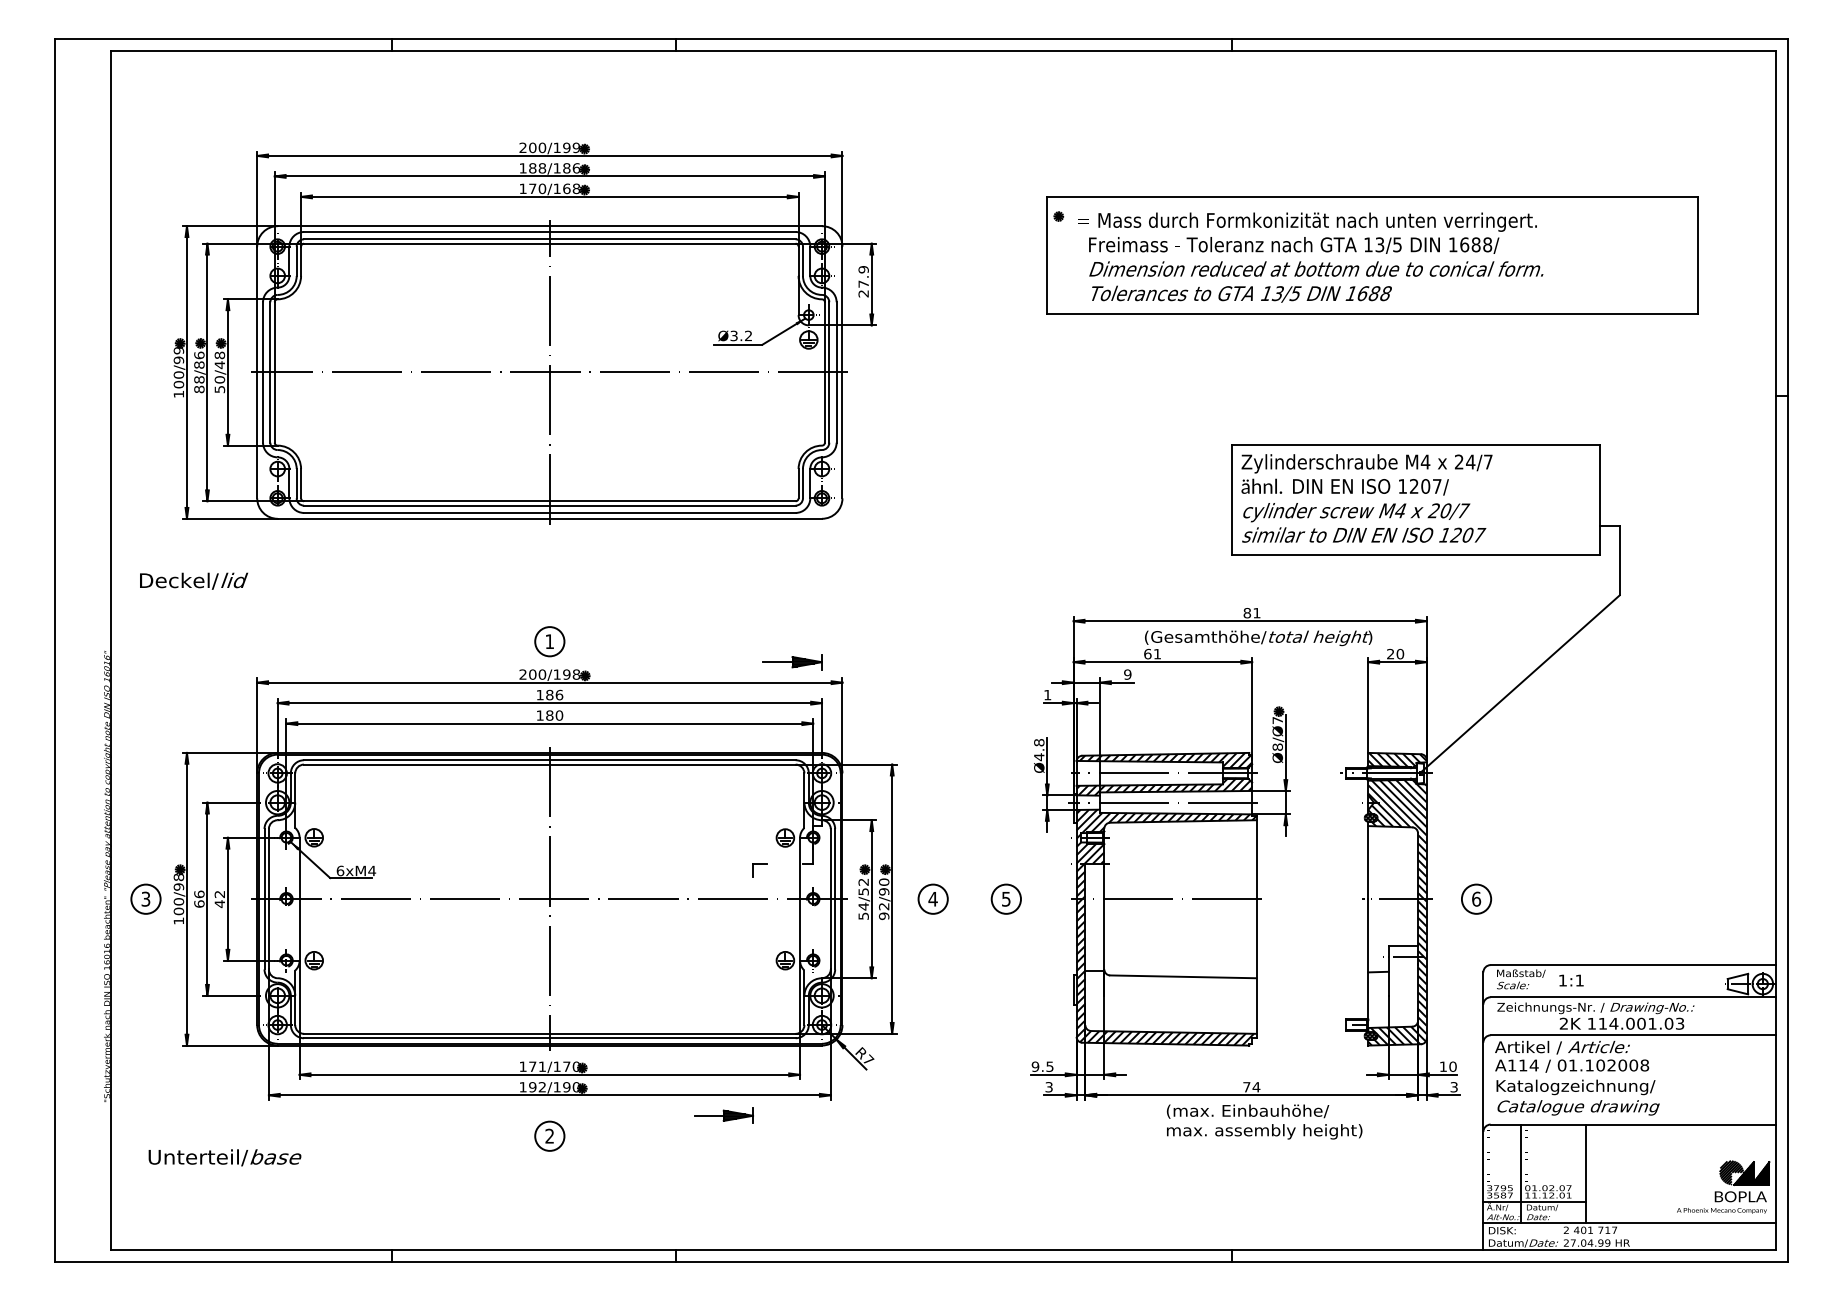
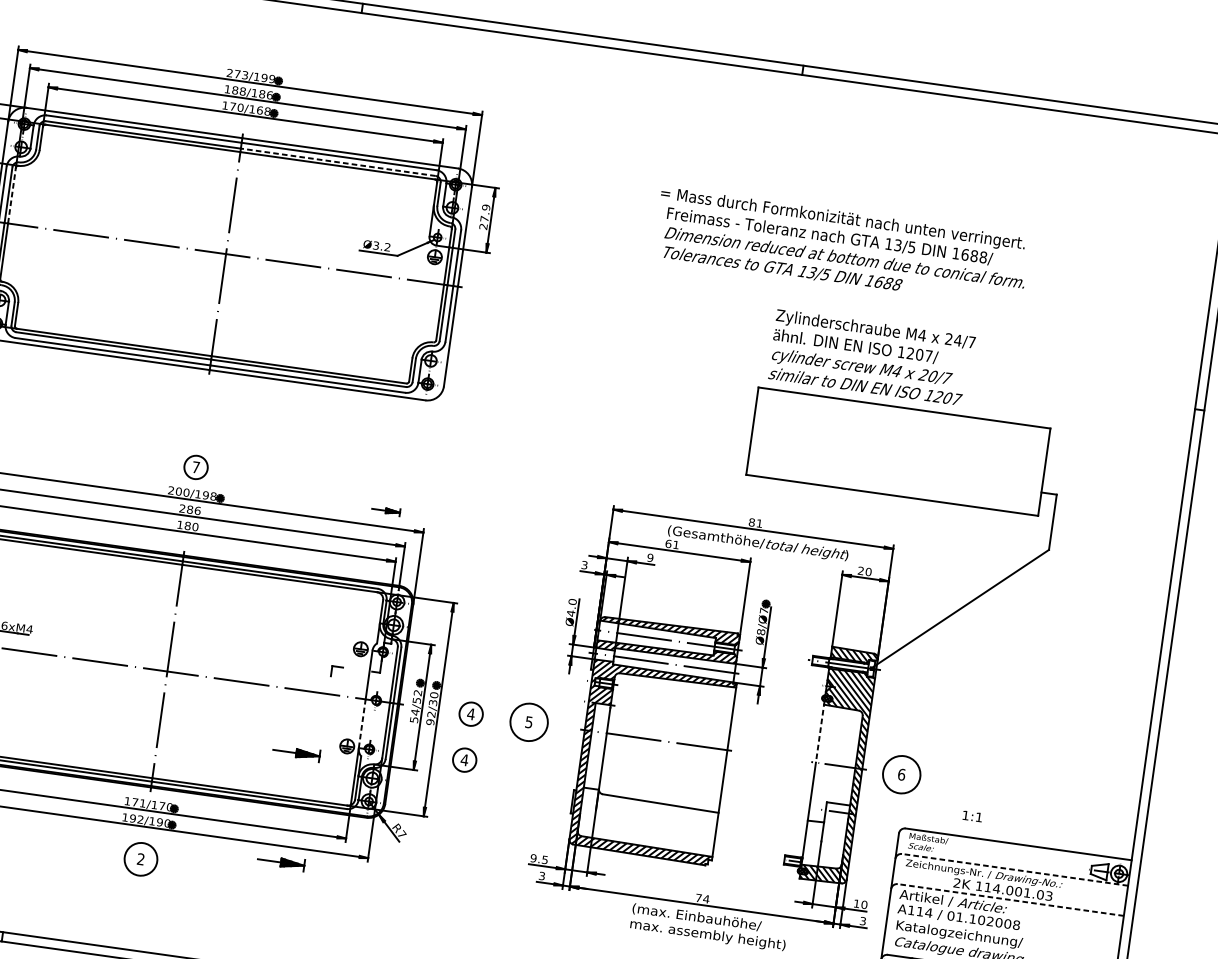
text: (537, 147) -> (241, 74), 200/199 -> 273/199
line: (672, 239) -> (338, 162), solid -> dashed
part: (1372, 255) -> (890, 253), removed
line: (274, 336) -> (11, 194), solid -> dashed
text: (1366, 498) -> (871, 357), moved
text: (549, 641) -> (195, 467), 1 -> 7
part: (792, 662) -> (386, 510), size x0.6
text: (539, 694) -> (182, 508), 186 -> 286
text: (1047, 694) -> (584, 564), 1 -> 3
text: (1039, 742) -> (572, 601), Ø4.8 -> Ø4.0
line: (1368, 860) -> (820, 731), solid -> dashed
text: (884, 891) -> (433, 702), 92/90 -> 92/30
circle: (1005, 898) -> (528, 721), size x1.6
circle: (1476, 898) -> (901, 774), size x1.6
line: (800, 929) -> (362, 723), solid -> dashed
part: (932, 956) -> (464, 759), added
part: (723, 977) -> (296, 752), added
text: (1571, 980) -> (972, 816), moved
line: (1633, 997) -> (1015, 870), solid -> dashed
line: (1633, 1035) -> (1010, 900), solid -> dashed
circle: (549, 1135) -> (140, 858), size x1.4

